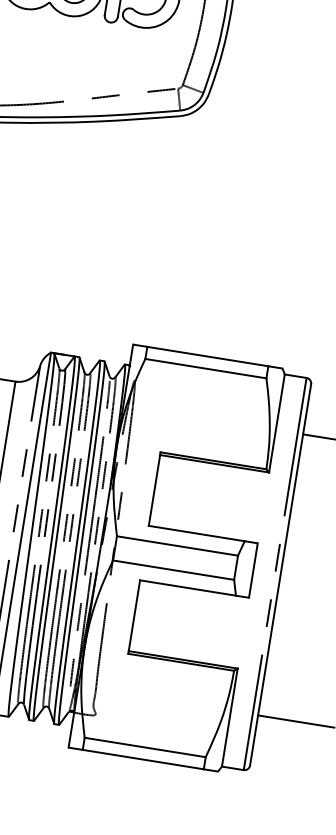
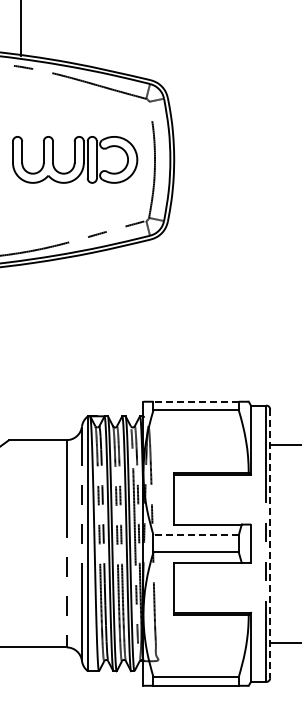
line: (208, 356) -> (196, 401), solid -> dashed
line: (177, 546) -> (196, 535), solid -> dashed
line: (280, 576) -> (270, 544), solid -> dashed

